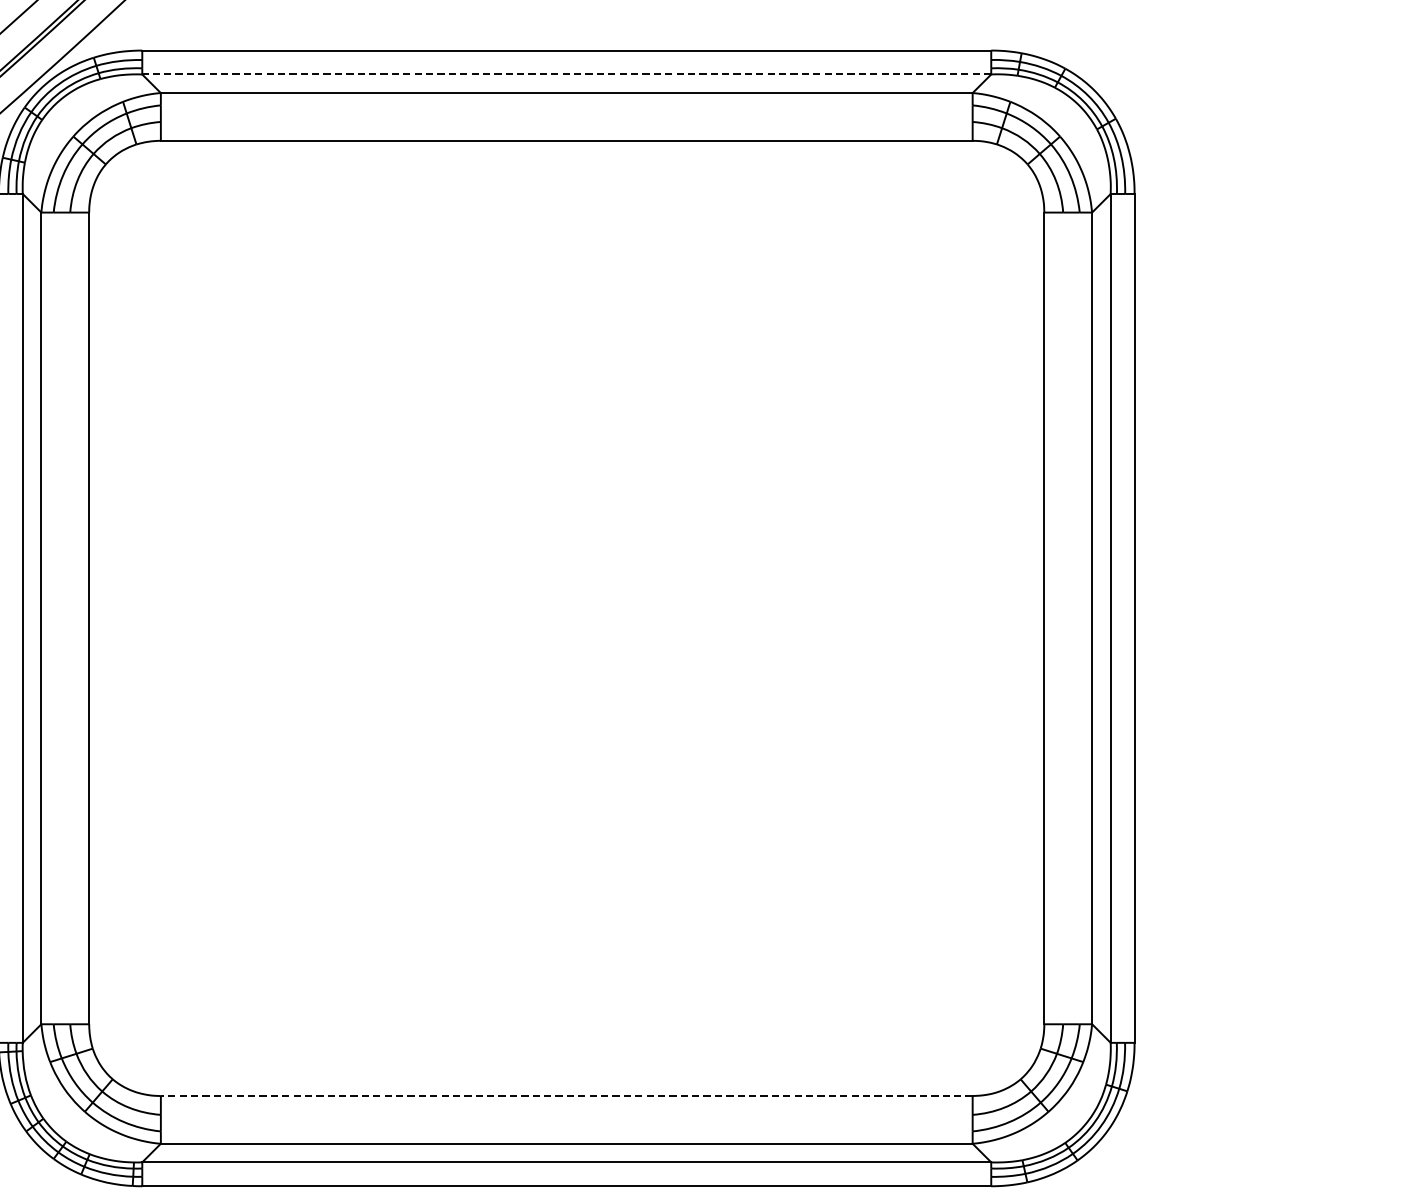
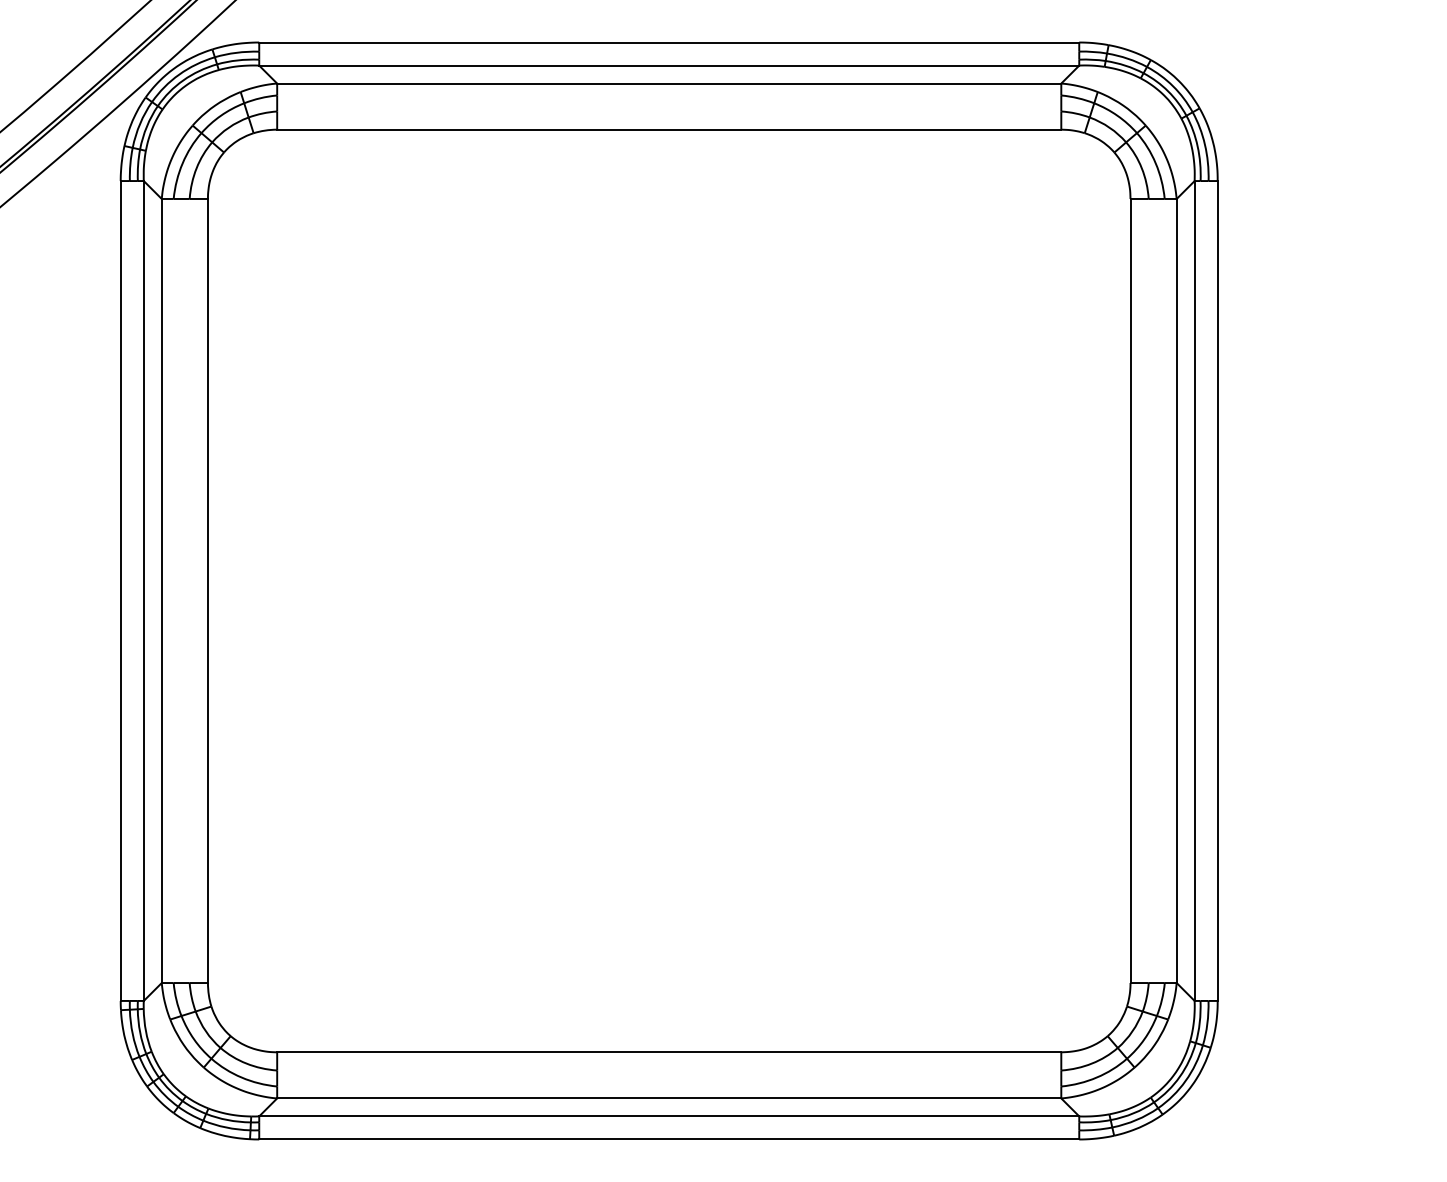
line: (565, 74) -> (668, 65), dashed -> solid
line: (565, 1096) -> (668, 1052), dashed -> solid

